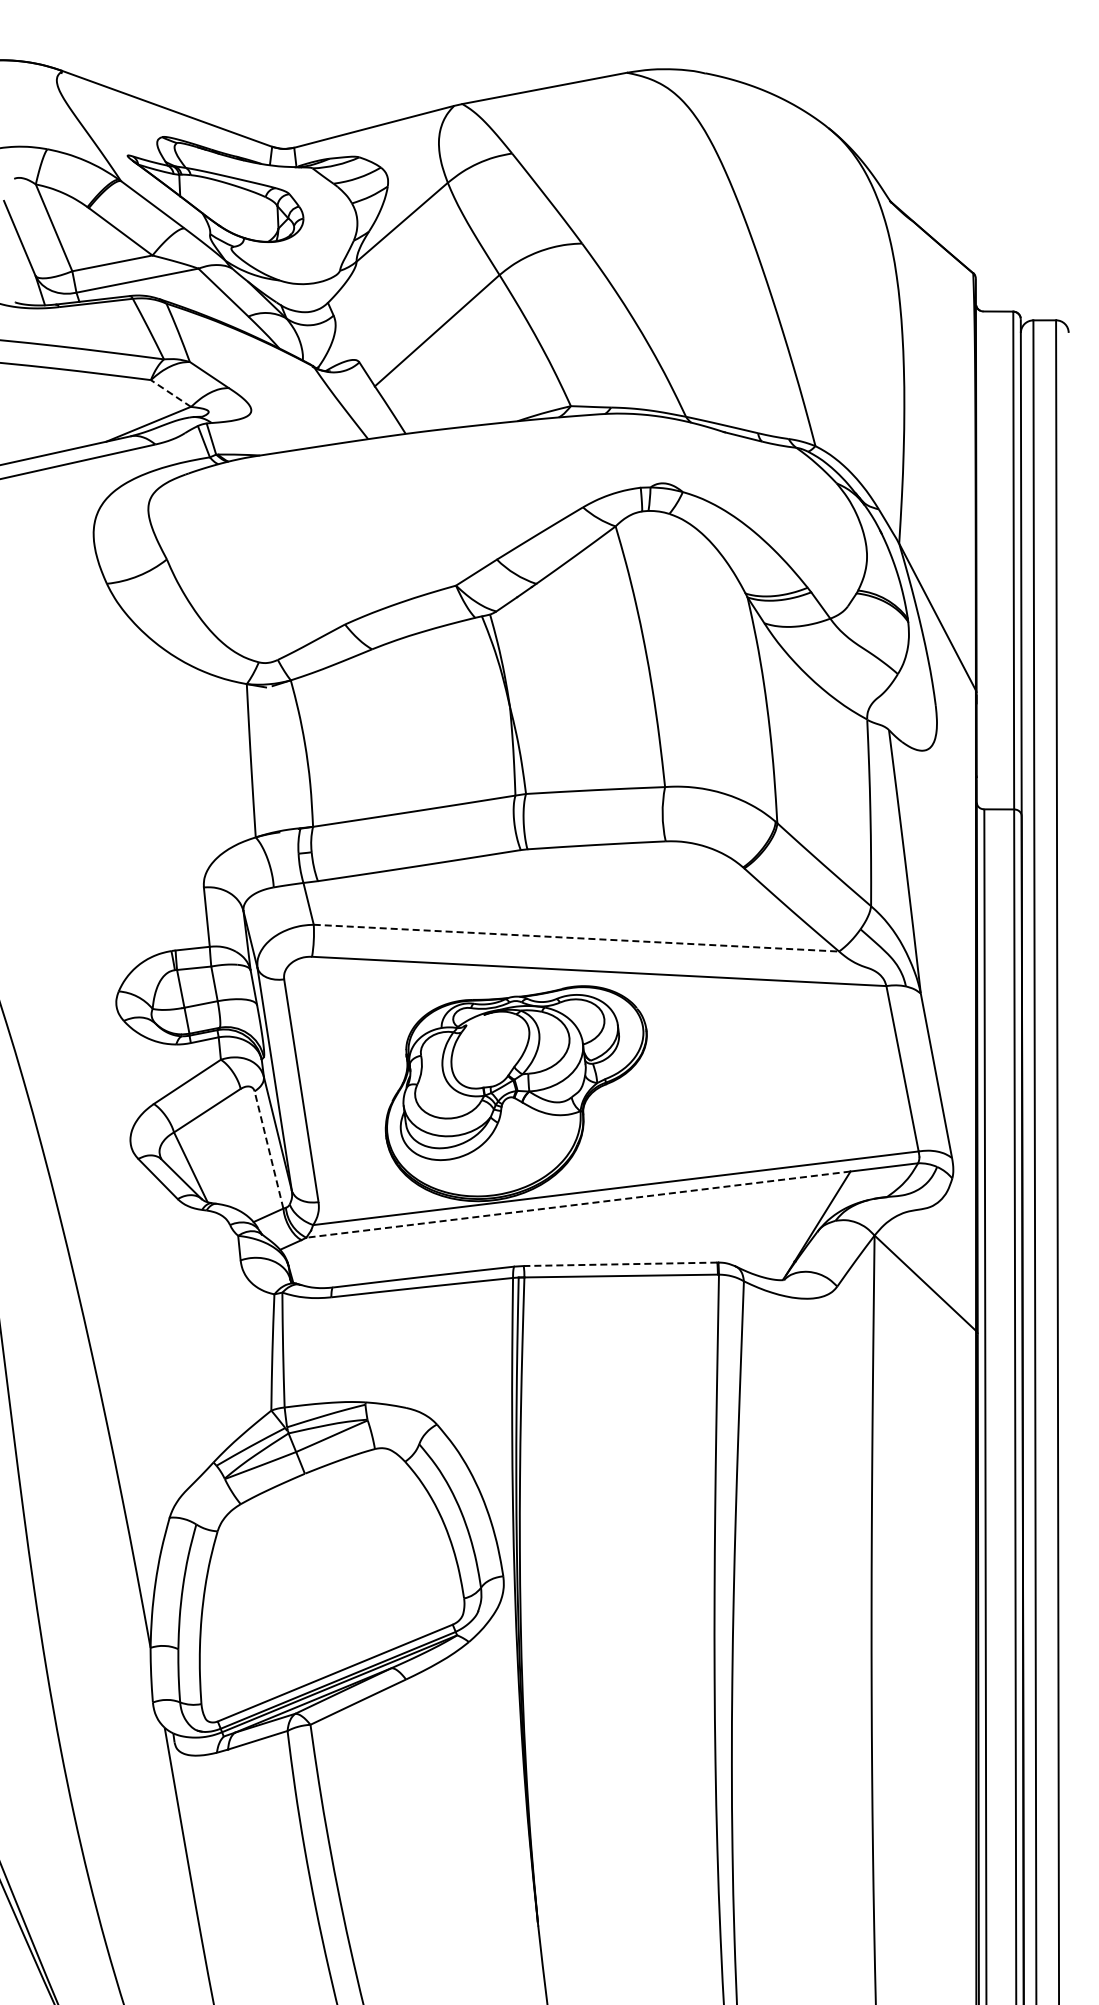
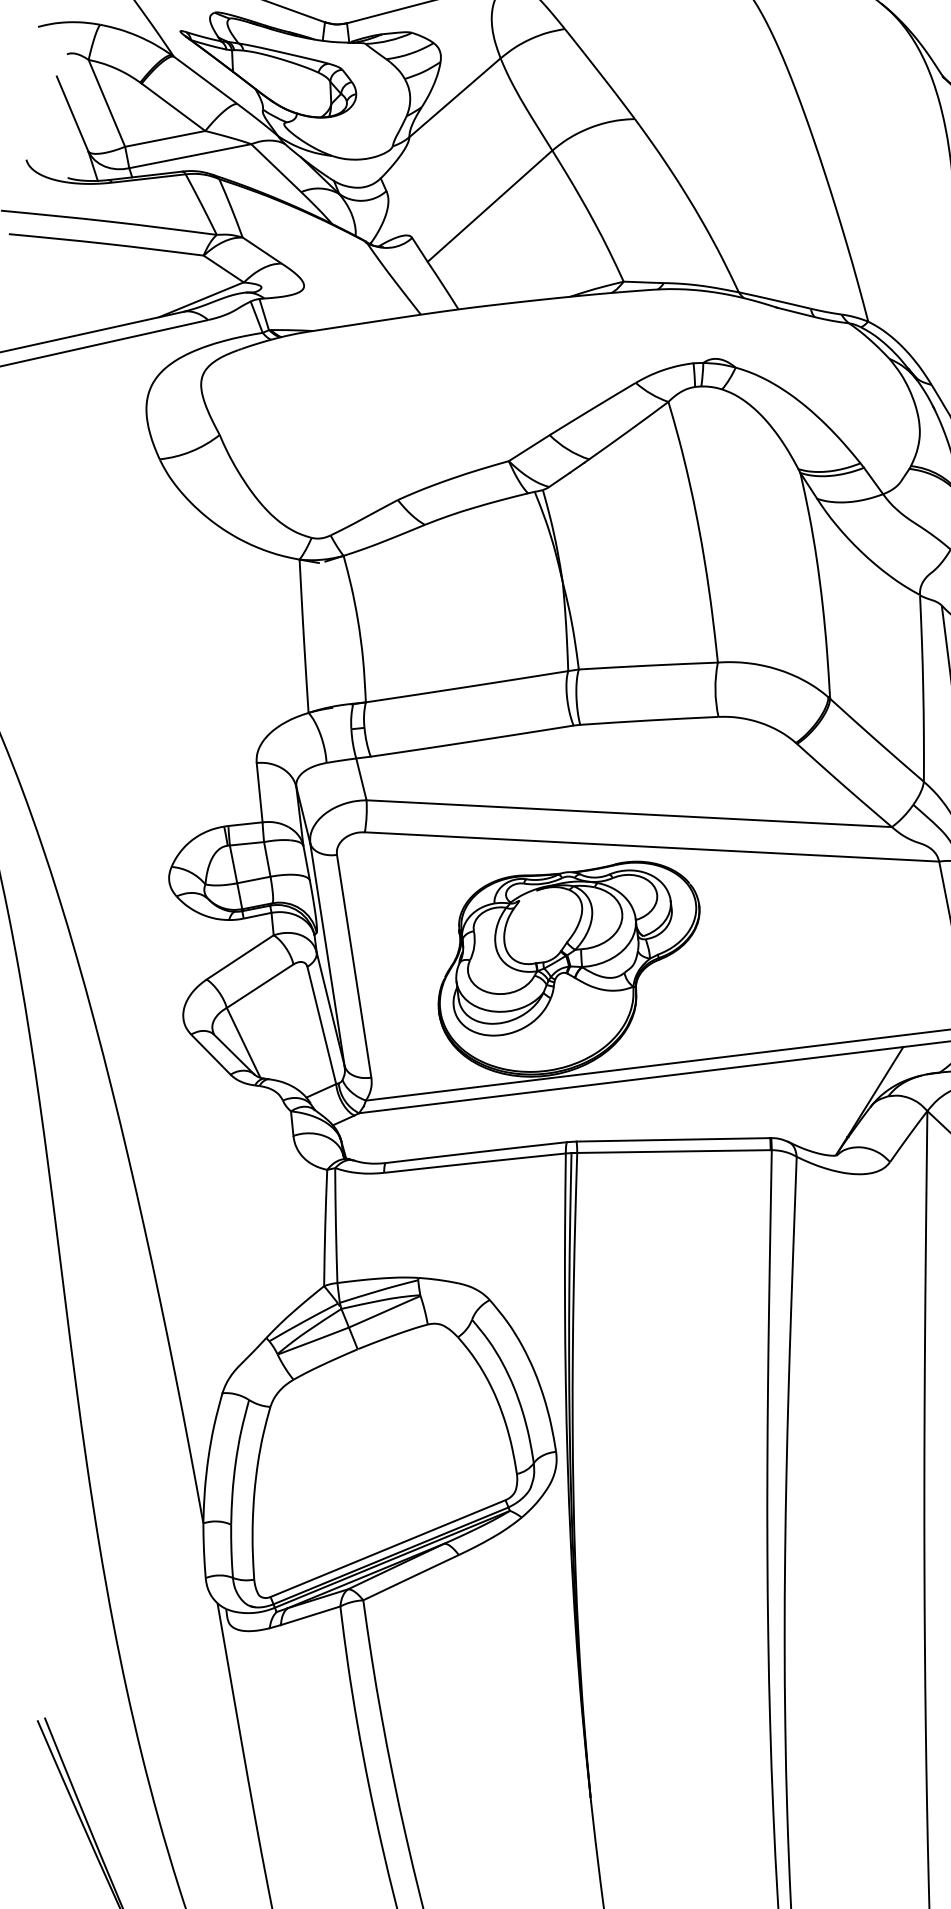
line: (170, 393) -> (223, 269), dashed -> solid
line: (576, 938) -> (629, 814), dashed -> solid
line: (268, 1149) -> (321, 1025), dashed -> solid
line: (577, 1204) -> (630, 1080), dashed -> solid
line: (620, 1264) -> (673, 1140), dashed -> solid

